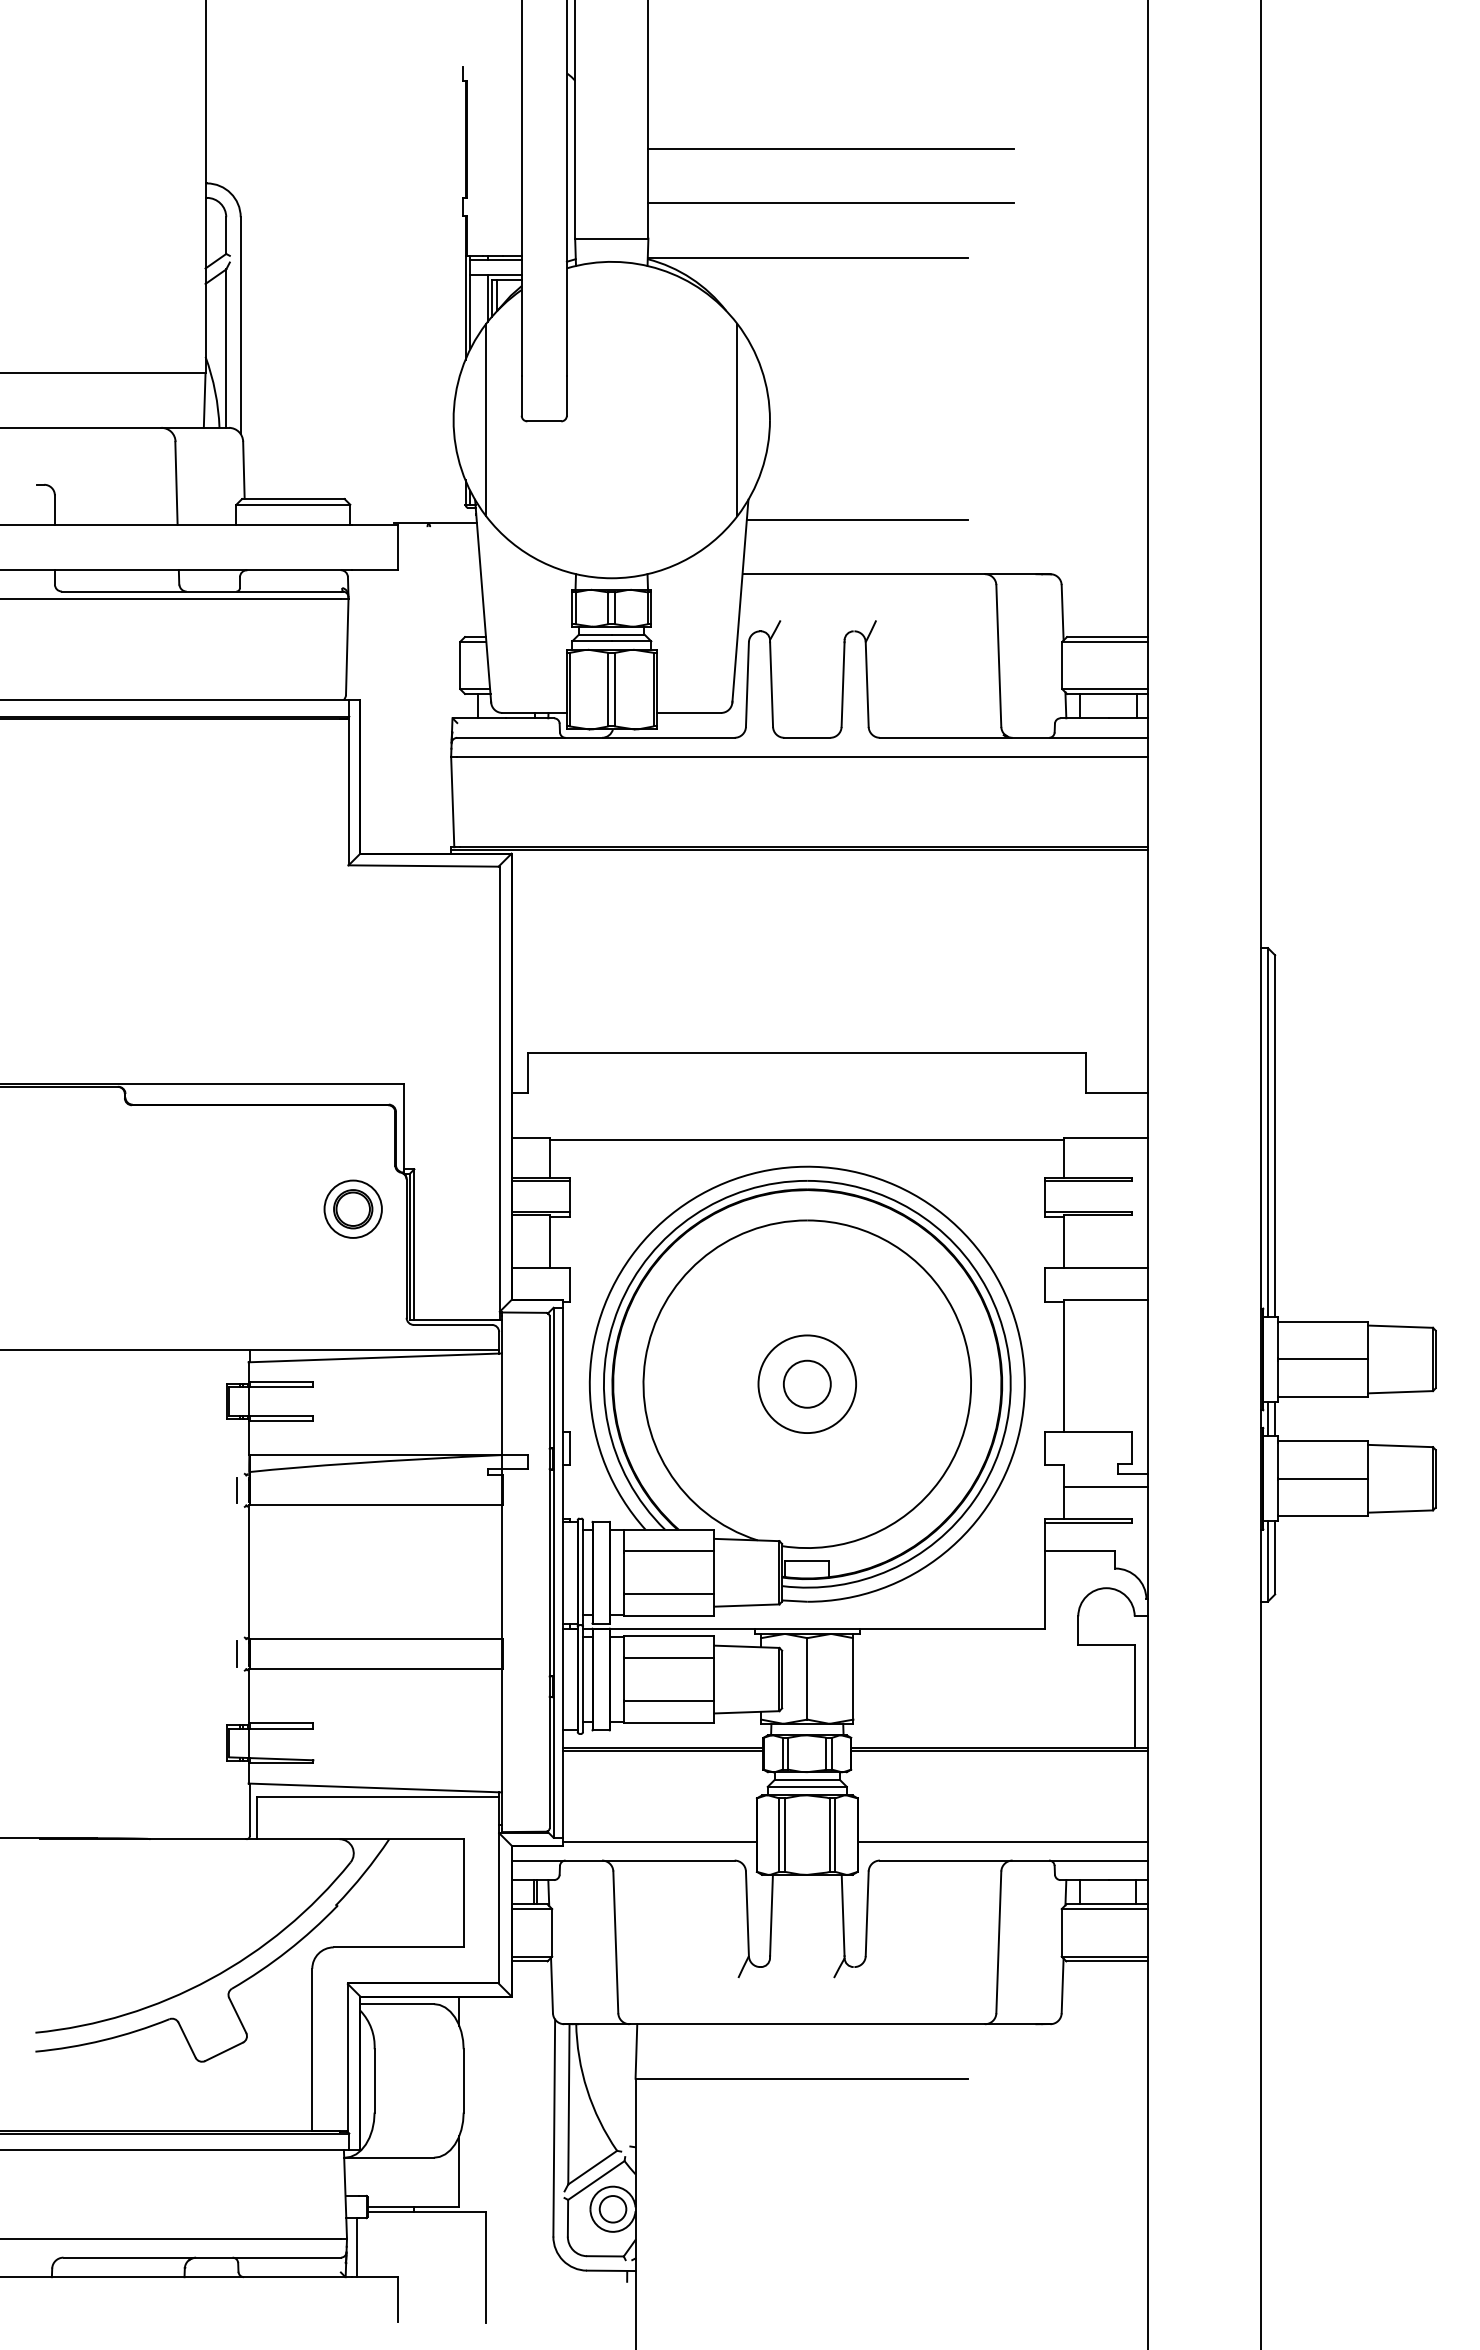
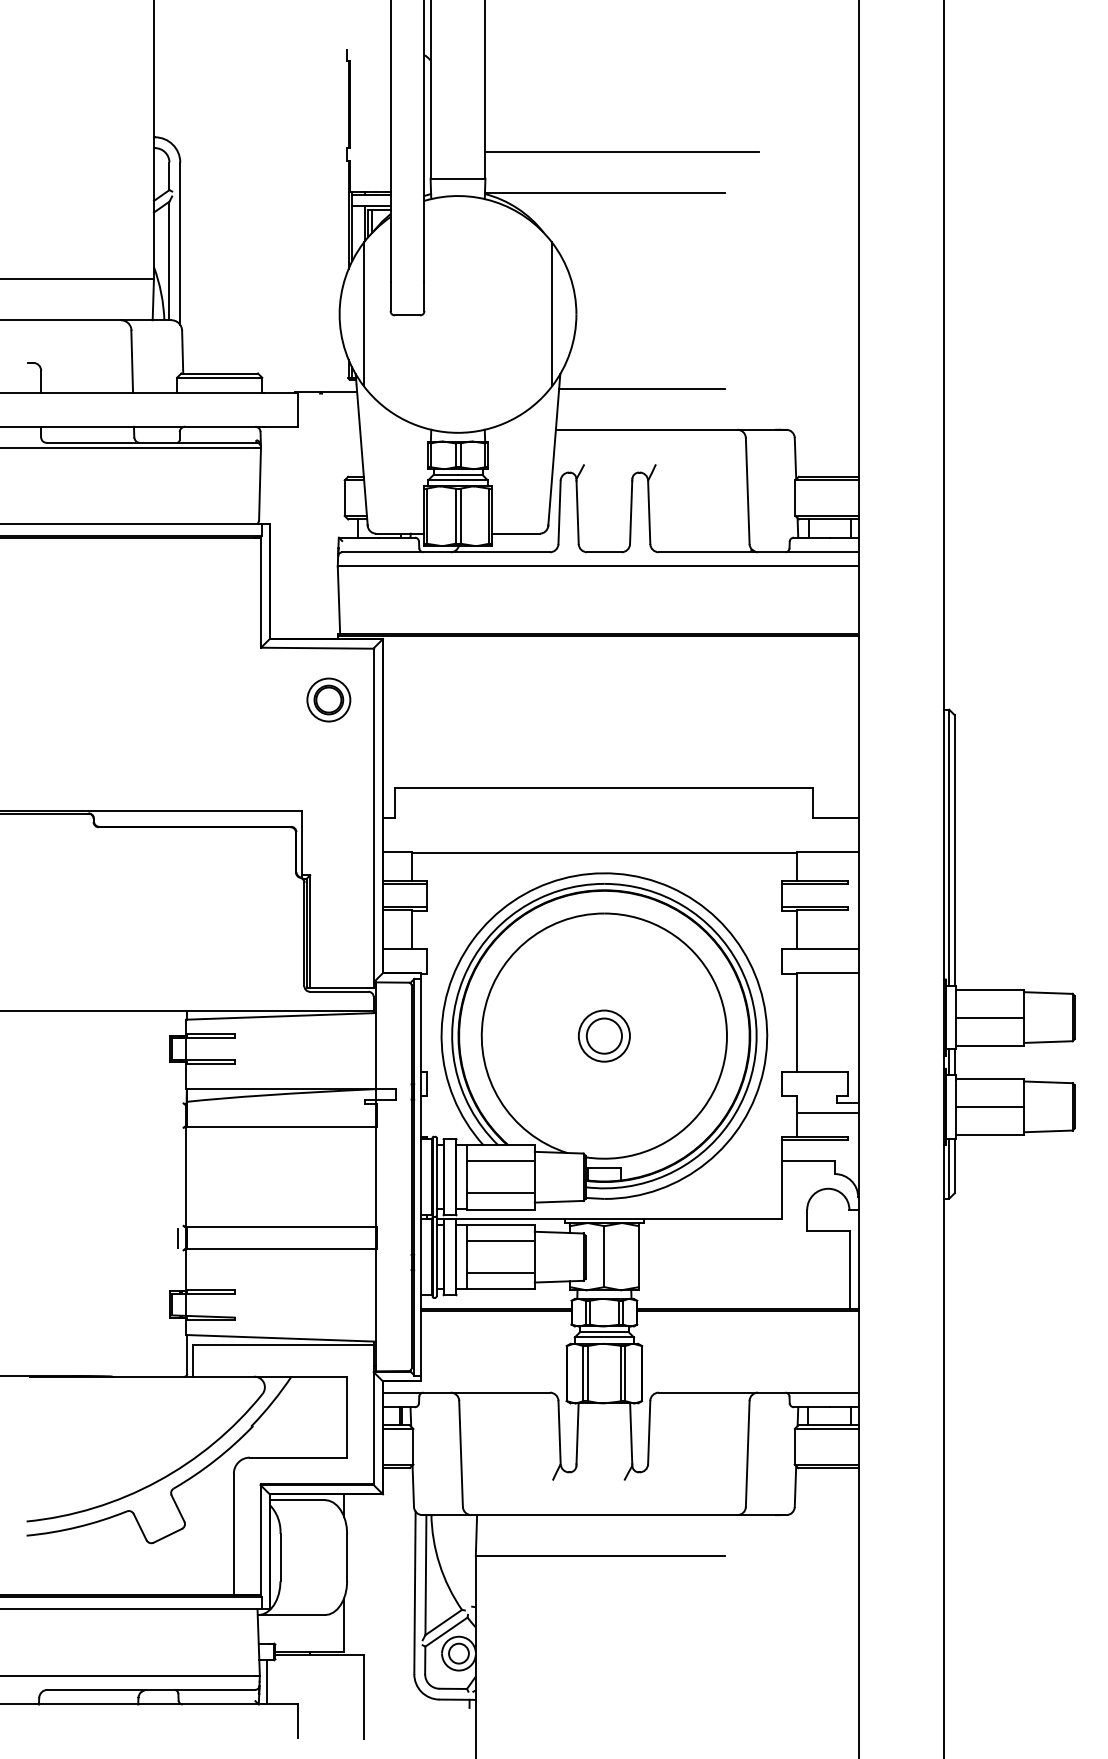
line: (830, 148) -> (621, 111), removed
part: (352, 1208) -> (328, 699), moved
circle: (807, 1384) -> (604, 1036), size x0.7
line: (237, 1490) -> (177, 1115), removed
line: (659, 1841) -> (493, 1378), removed
line: (1002, 1841) -> (750, 1378), removed

